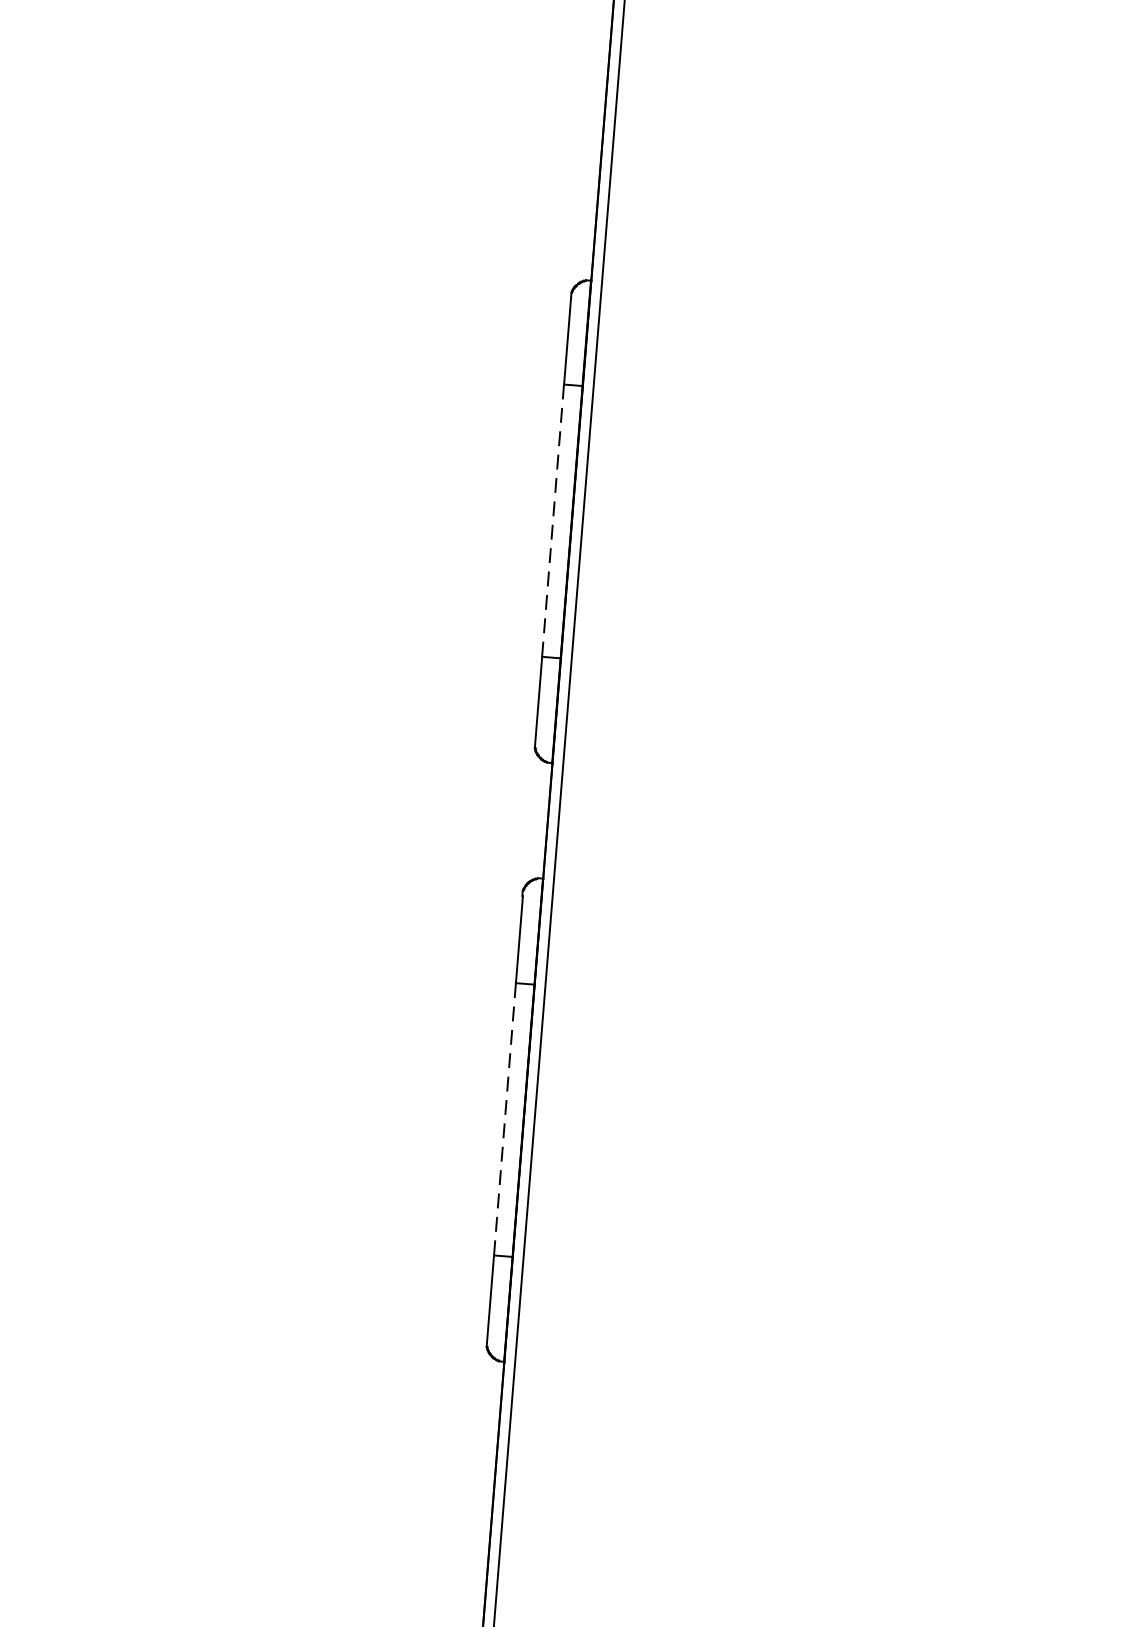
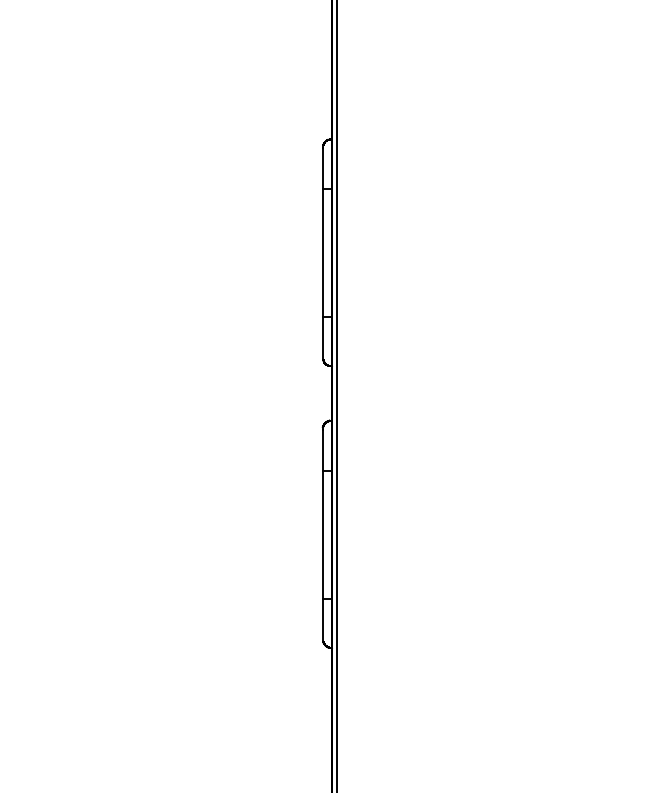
line: (553, 522) -> (323, 253), dashed -> solid
line: (505, 1121) -> (323, 535), dashed -> solid

